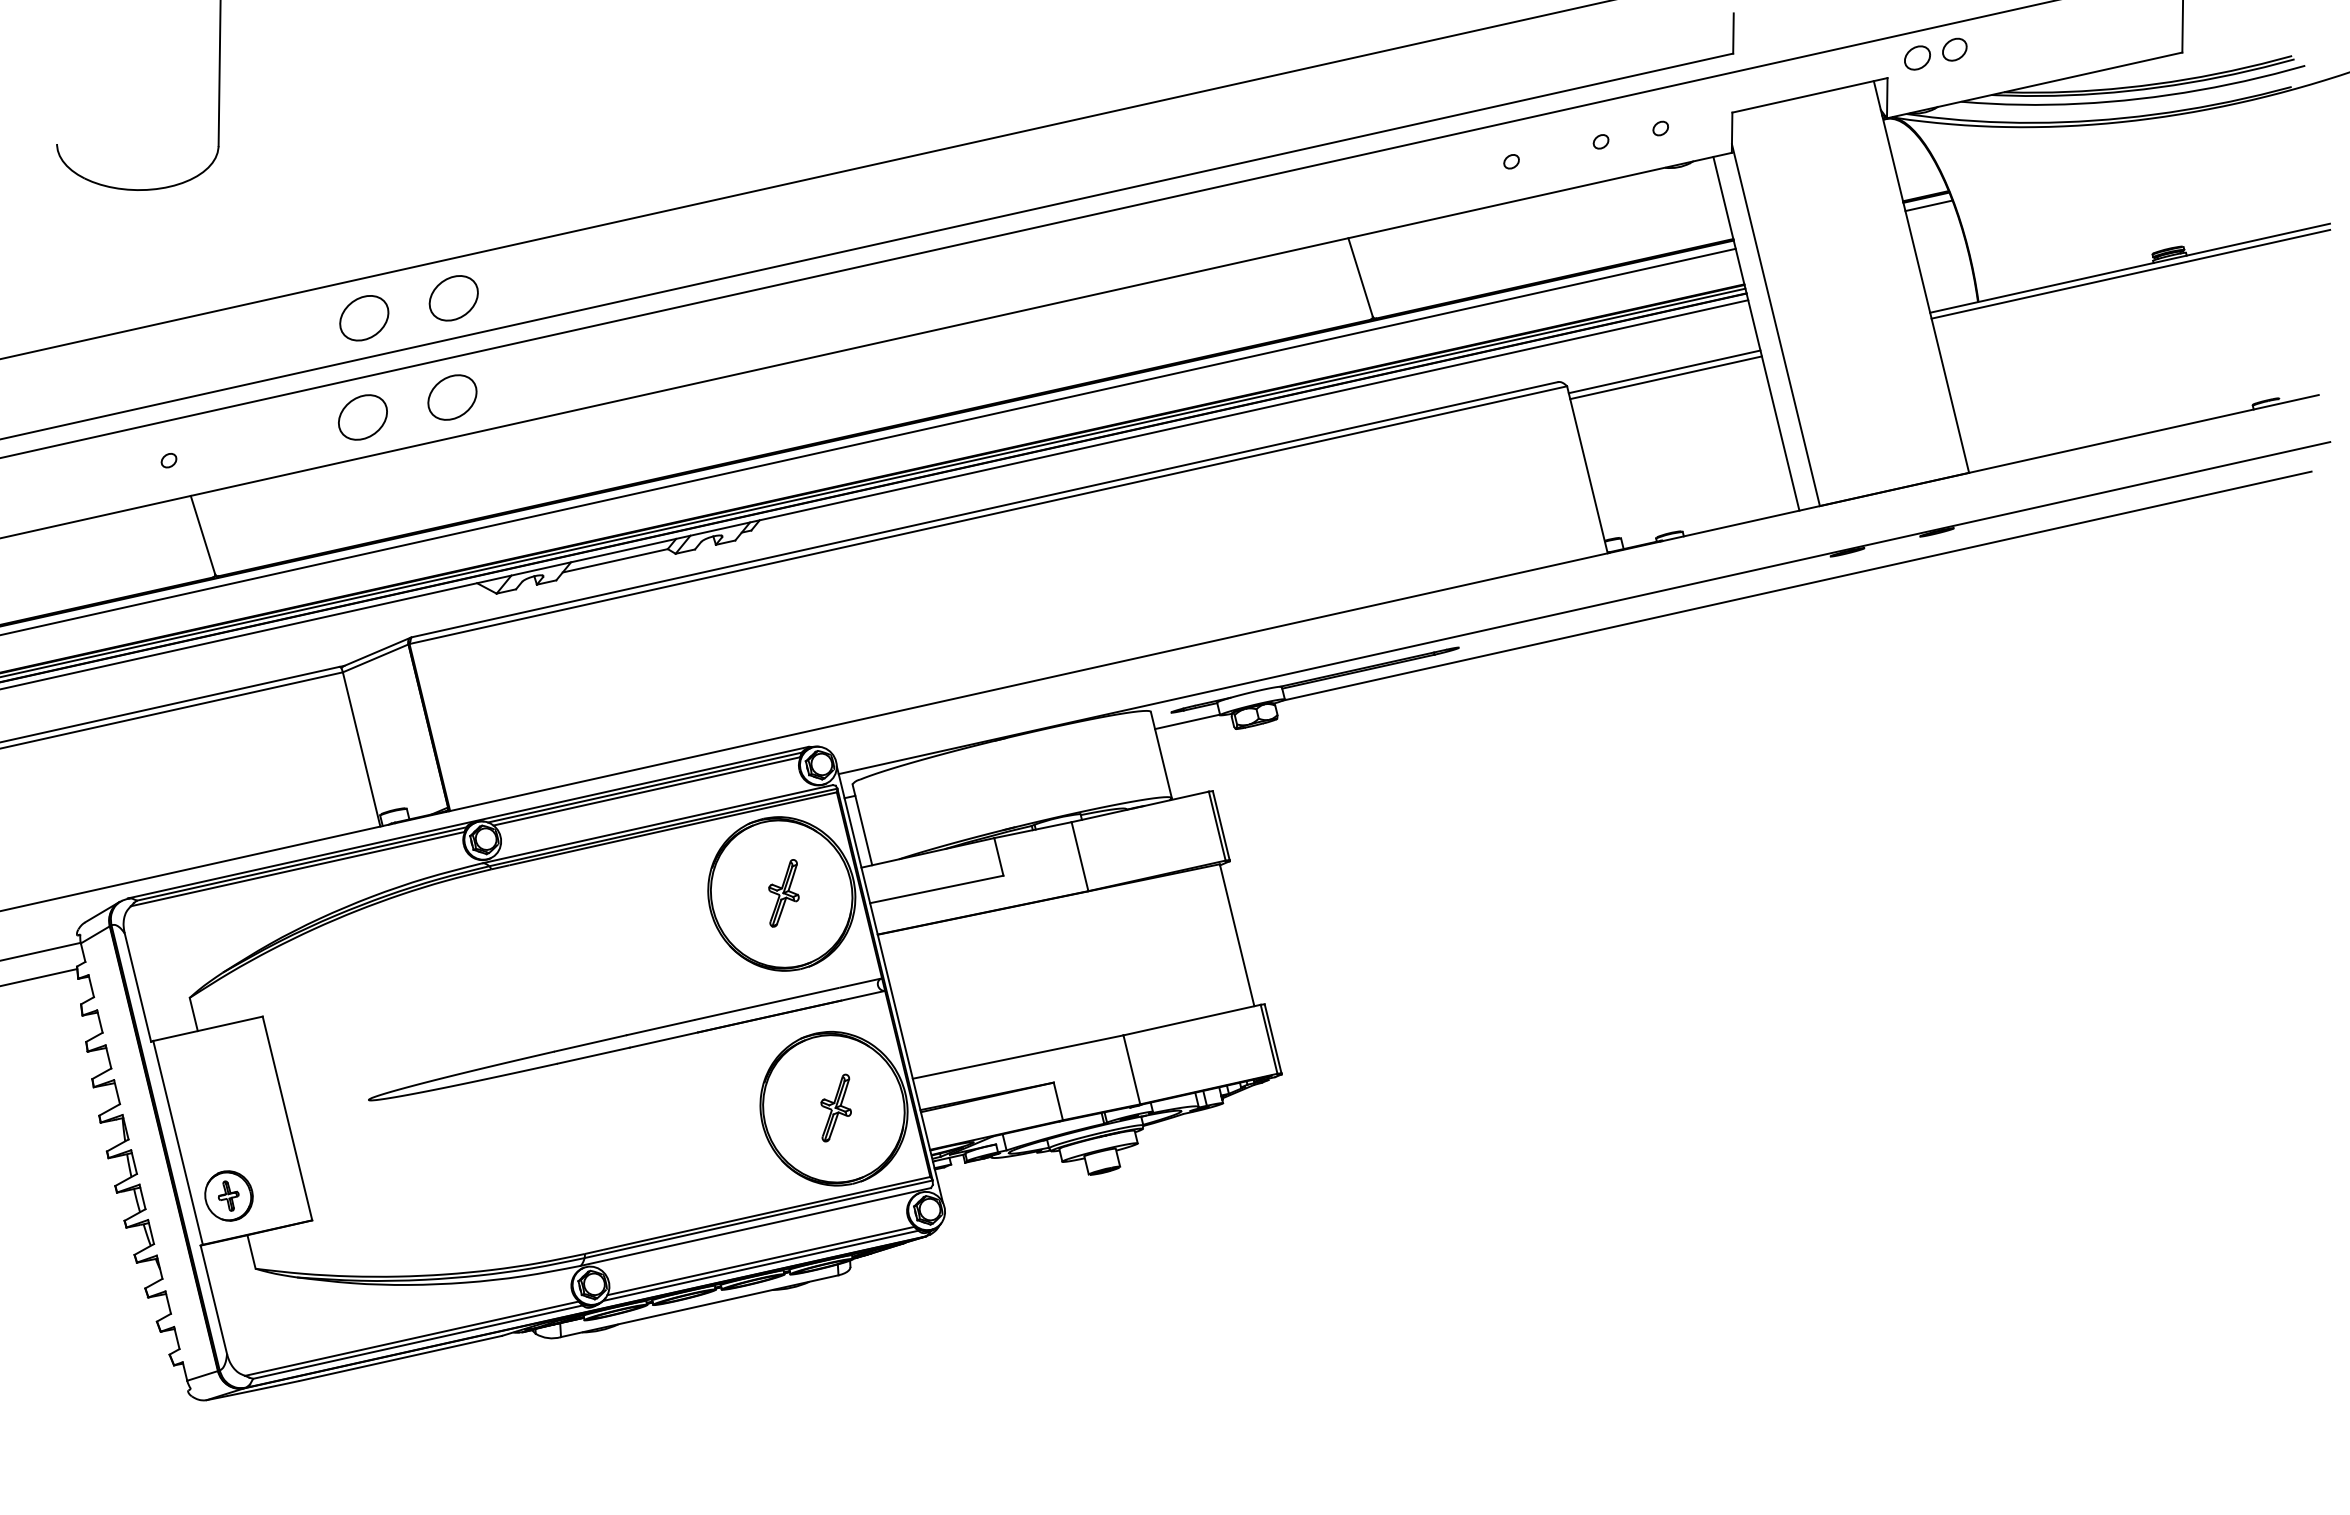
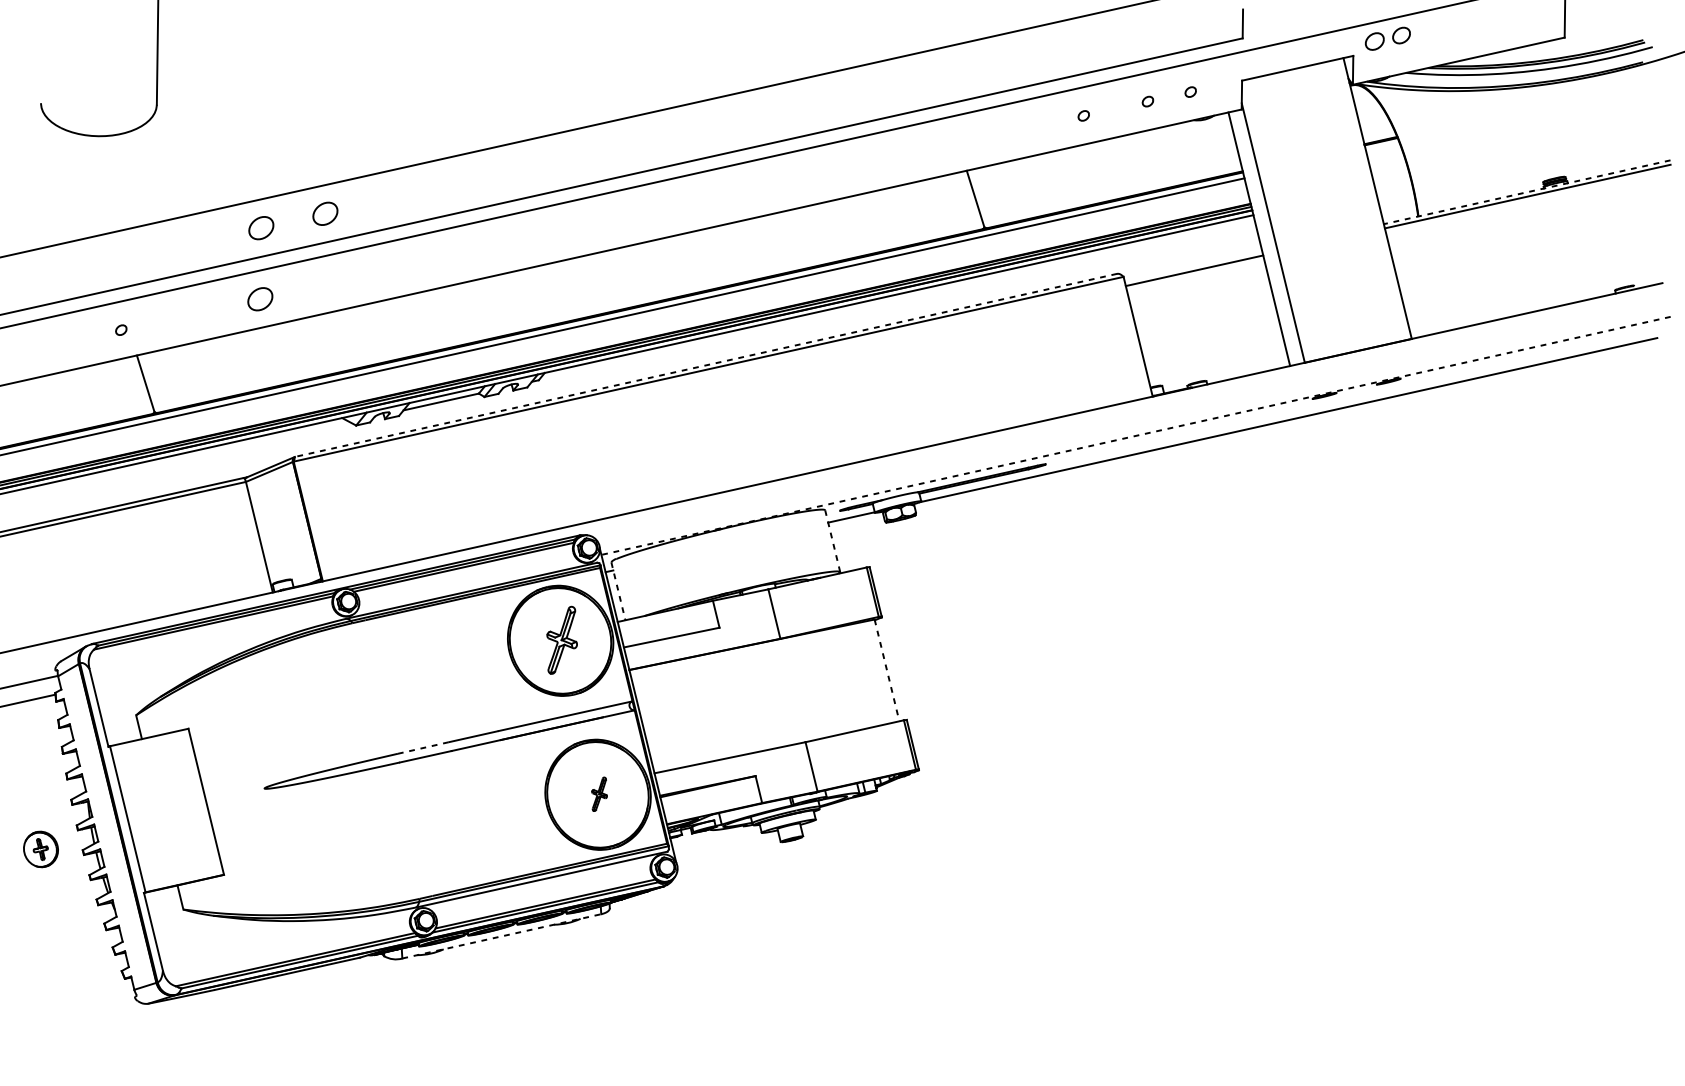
line: (1928, 205) -> (1382, 147), removed
line: (2130, 268) -> (1527, 192), solid -> dashed
part: (453, 298) -> (325, 213), size x0.7
part: (364, 318) -> (261, 228), size x0.7
line: (1664, 371) -> (1193, 266), removed
part: (452, 397) -> (324, 284), removed
part: (362, 417) -> (260, 299), size x0.7
line: (984, 509) -> (705, 365), solid -> dashed
line: (1583, 608) -> (1135, 436), solid -> dashed
line: (1161, 754) -> (832, 540), solid -> dashed
line: (862, 824) -> (618, 591), solid -> dashed
part: (783, 893) -> (561, 640), size x1.4
line: (1237, 935) -> (887, 670), solid -> dashed
line: (590, 1043) -> (423, 748), solid -> dashed
part: (835, 1107) -> (599, 793), size x0.7
part: (228, 1195) -> (40, 849), moved
line: (700, 1306) -> (502, 936), solid -> dashed

